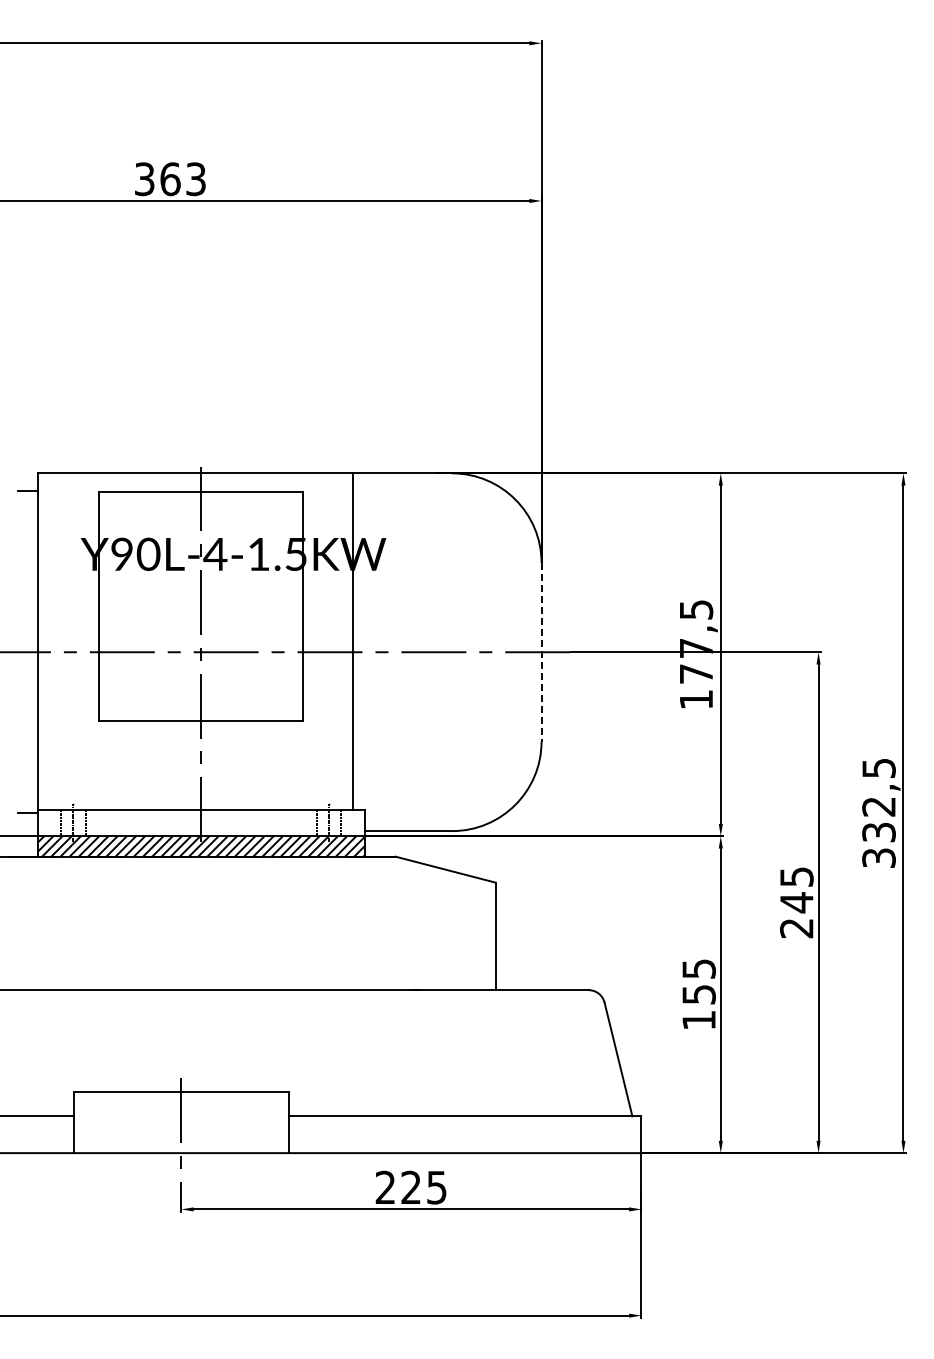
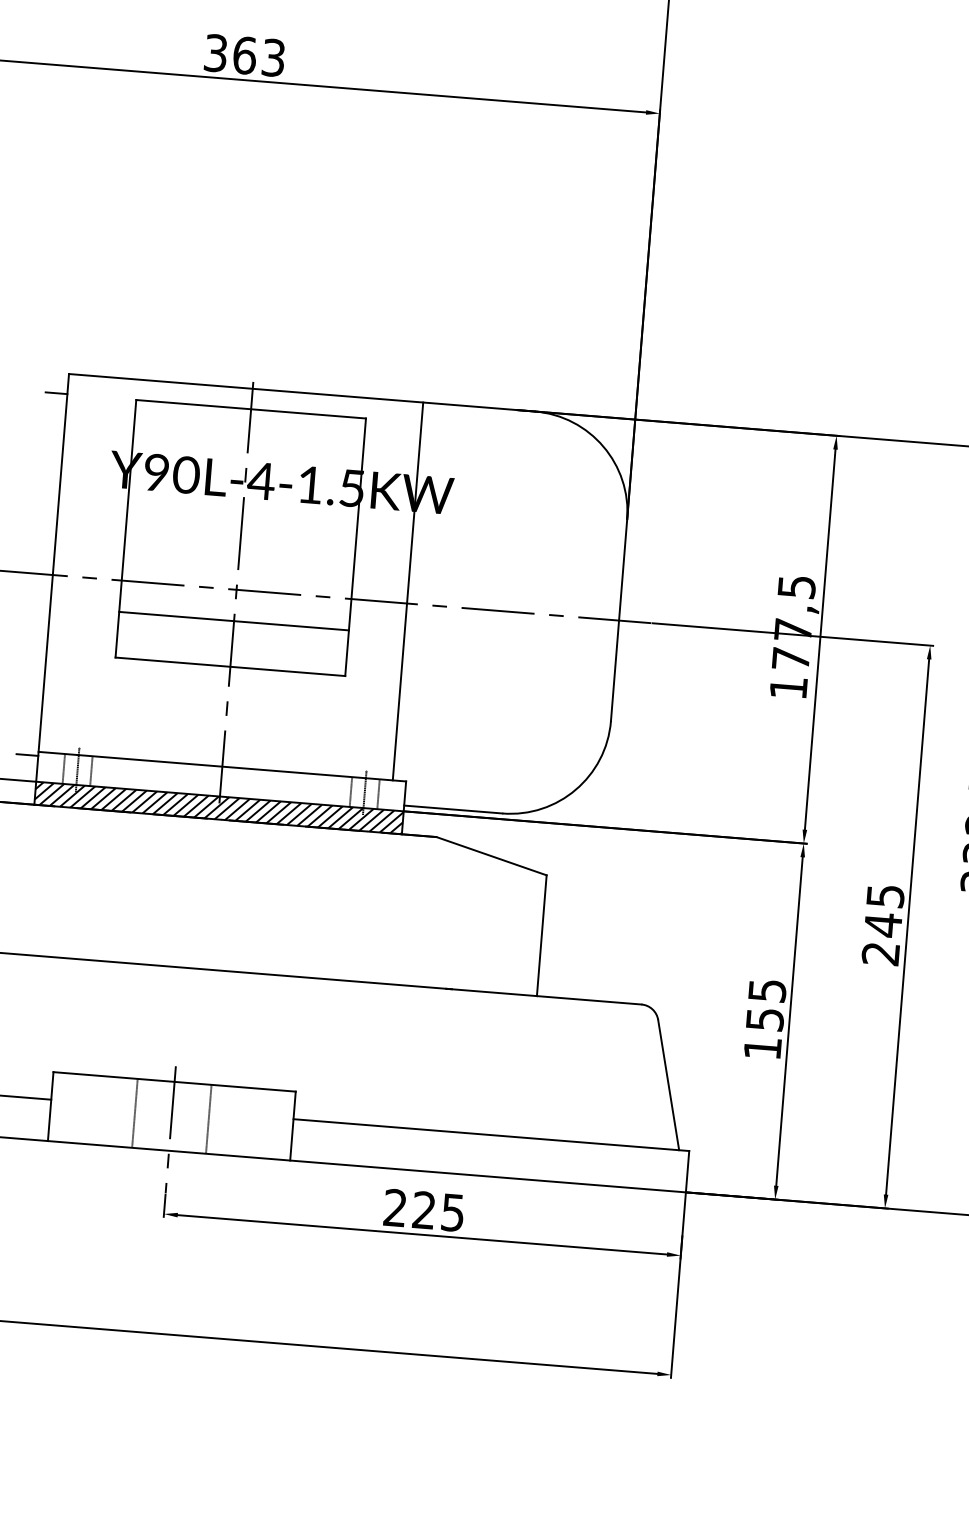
line: (541, 652) -> (618, 620), dashed -> solid
line: (200, 680) -> (233, 621), added
line: (148, 1122) -> (134, 1113), added
line: (214, 1122) -> (209, 1119), added

